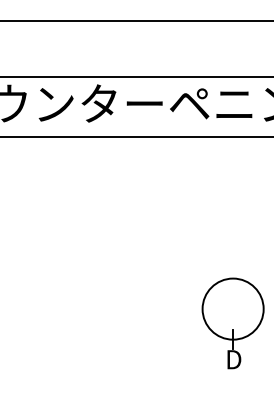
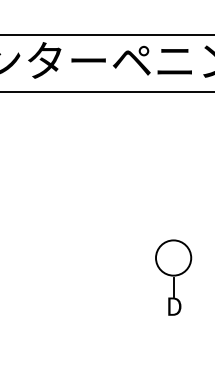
circle: (232, 308) -> (172, 257), size x0.6

